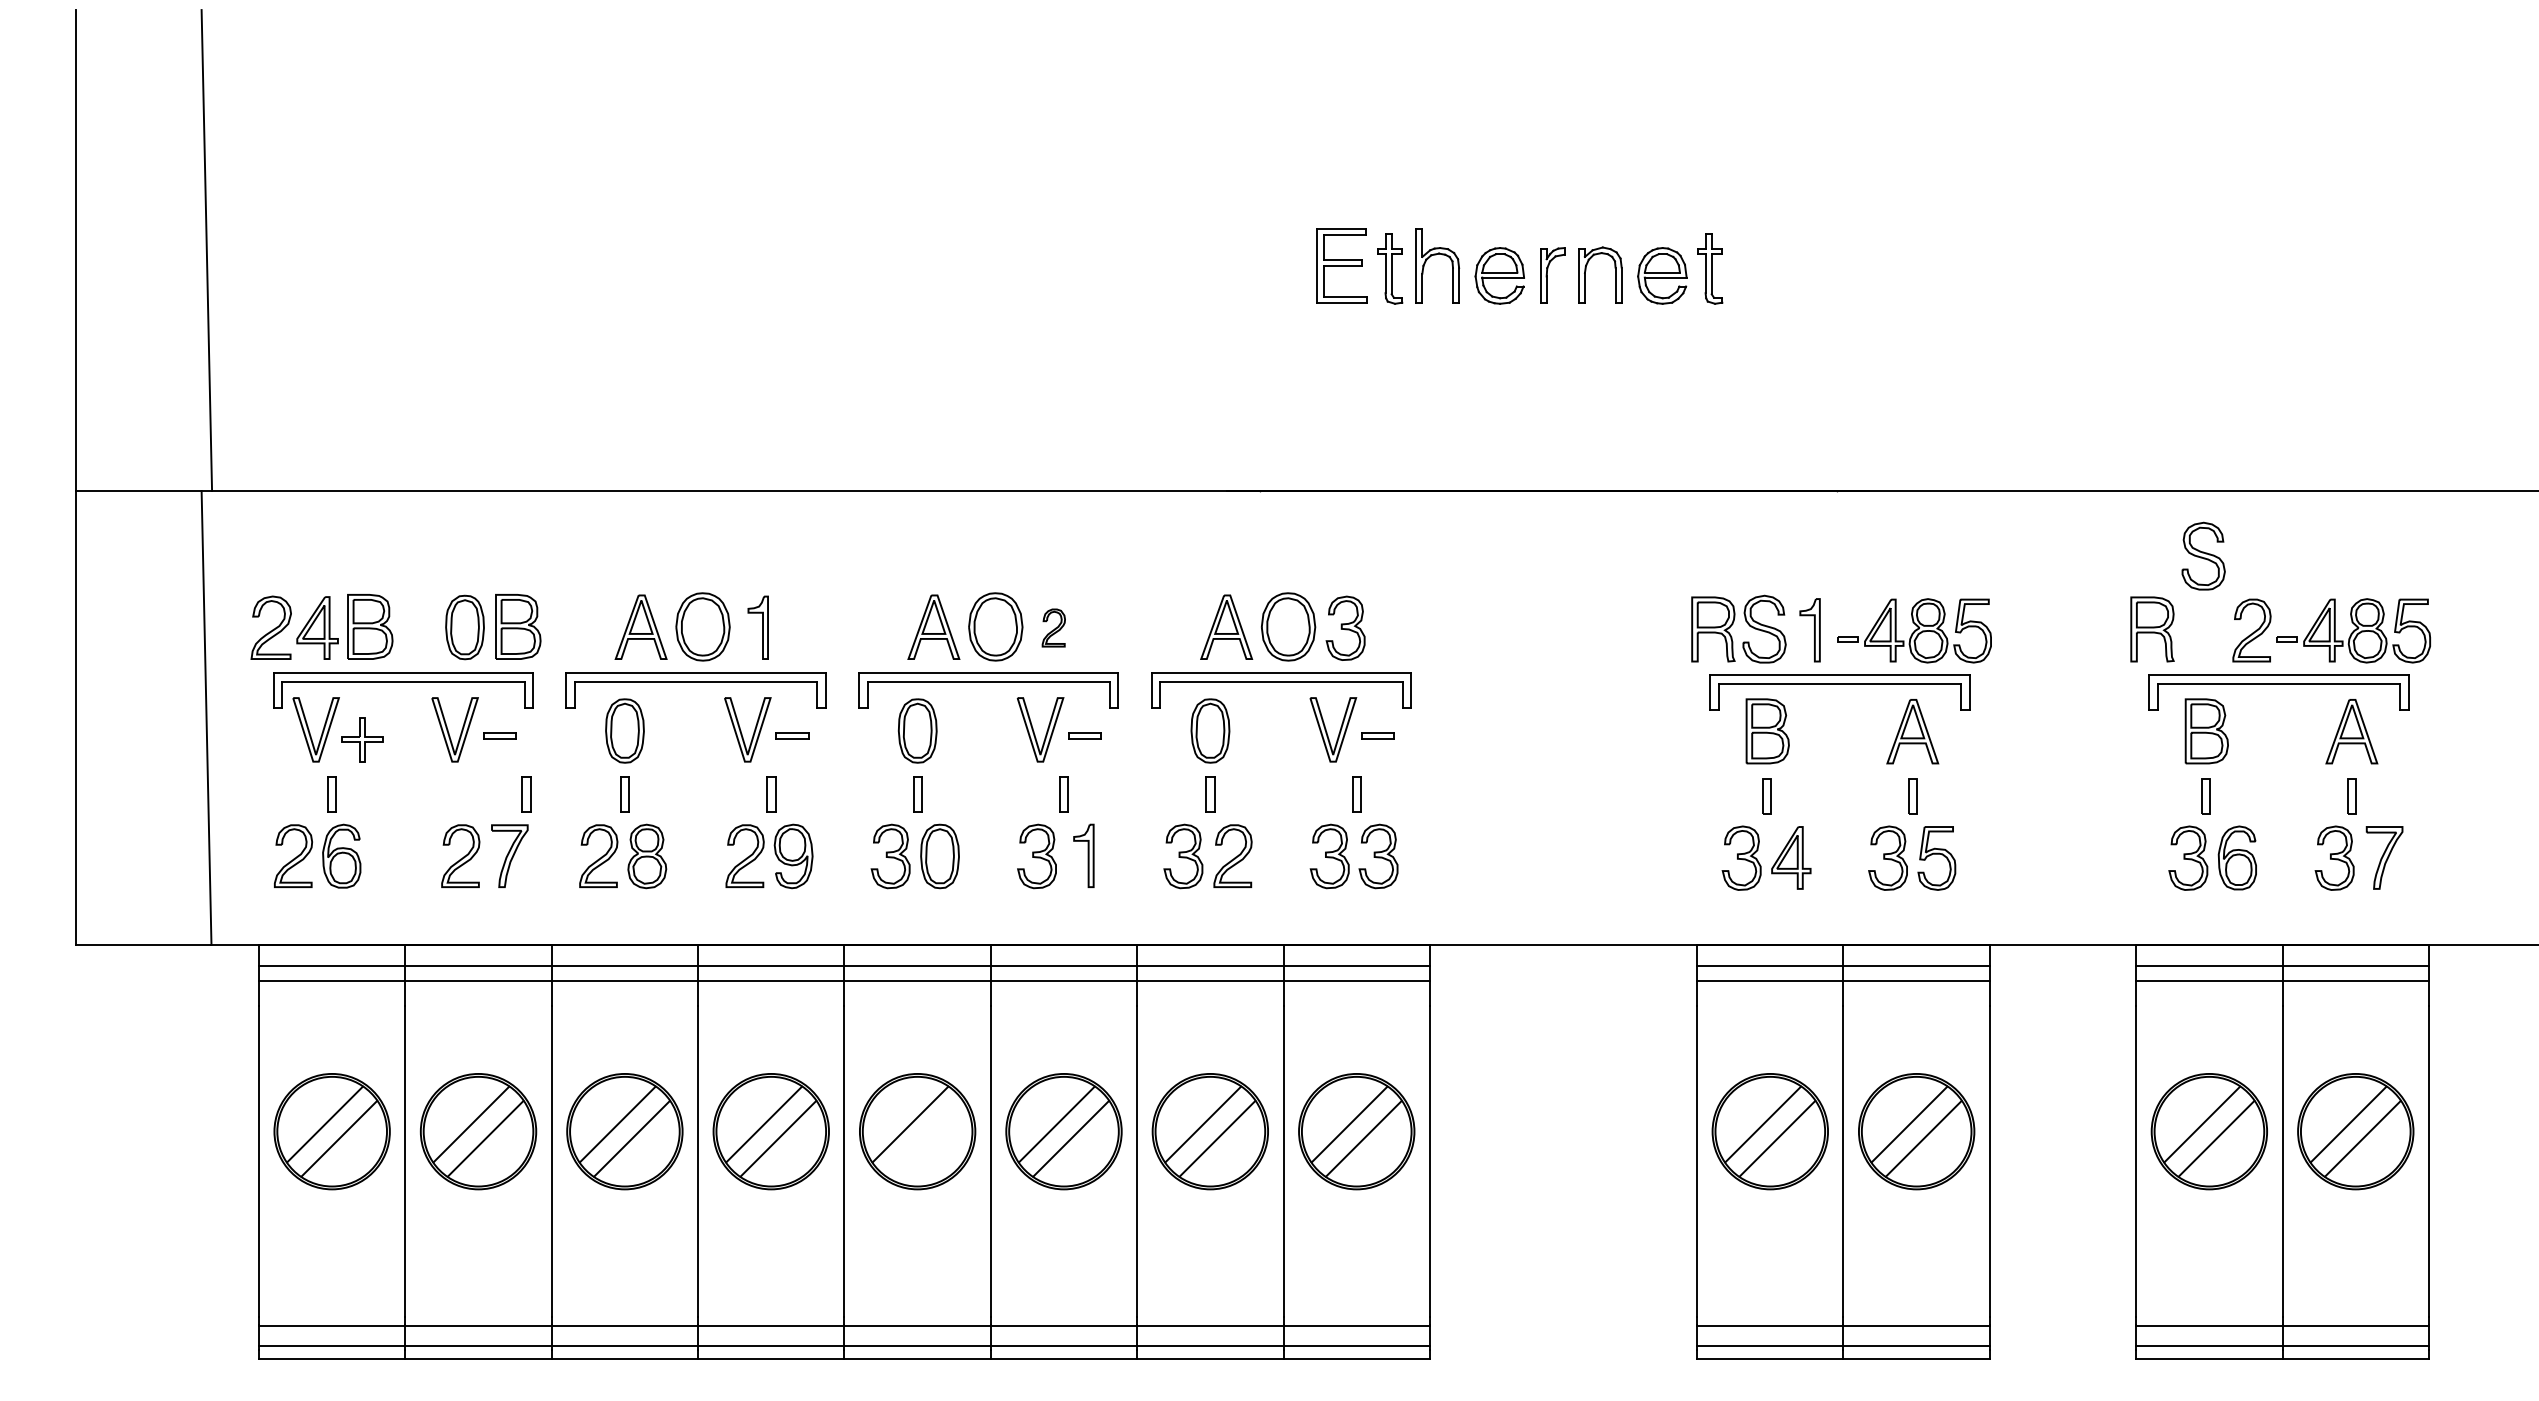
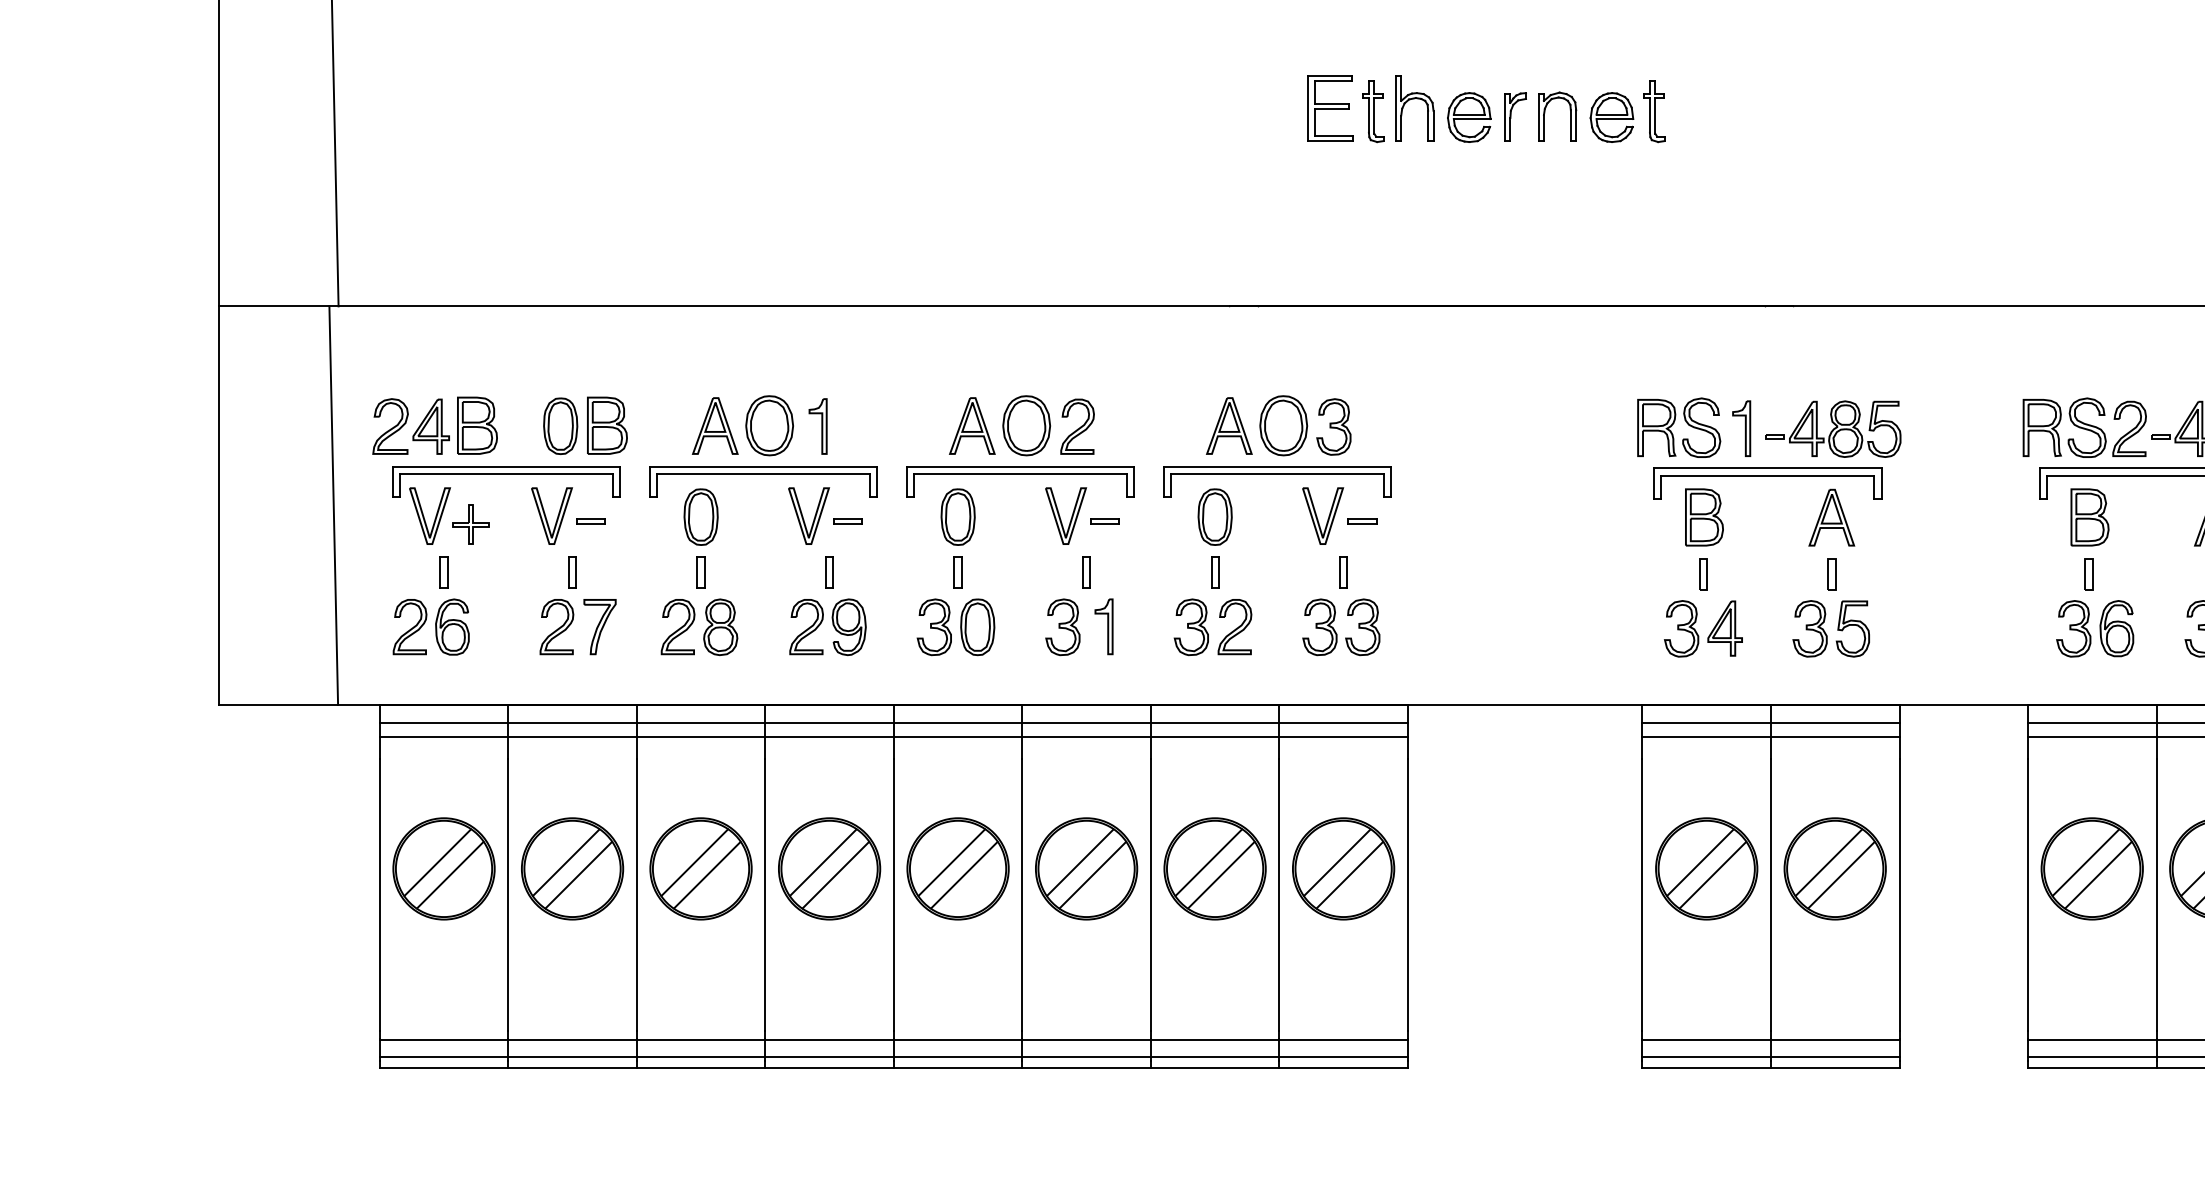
part: (2203, 555) -> (2087, 427), moved
part: (1053, 627) -> (1077, 426), size x1.67
part: (526, 794) -> (572, 572), moved
line: (924, 1138) -> (964, 874), added

